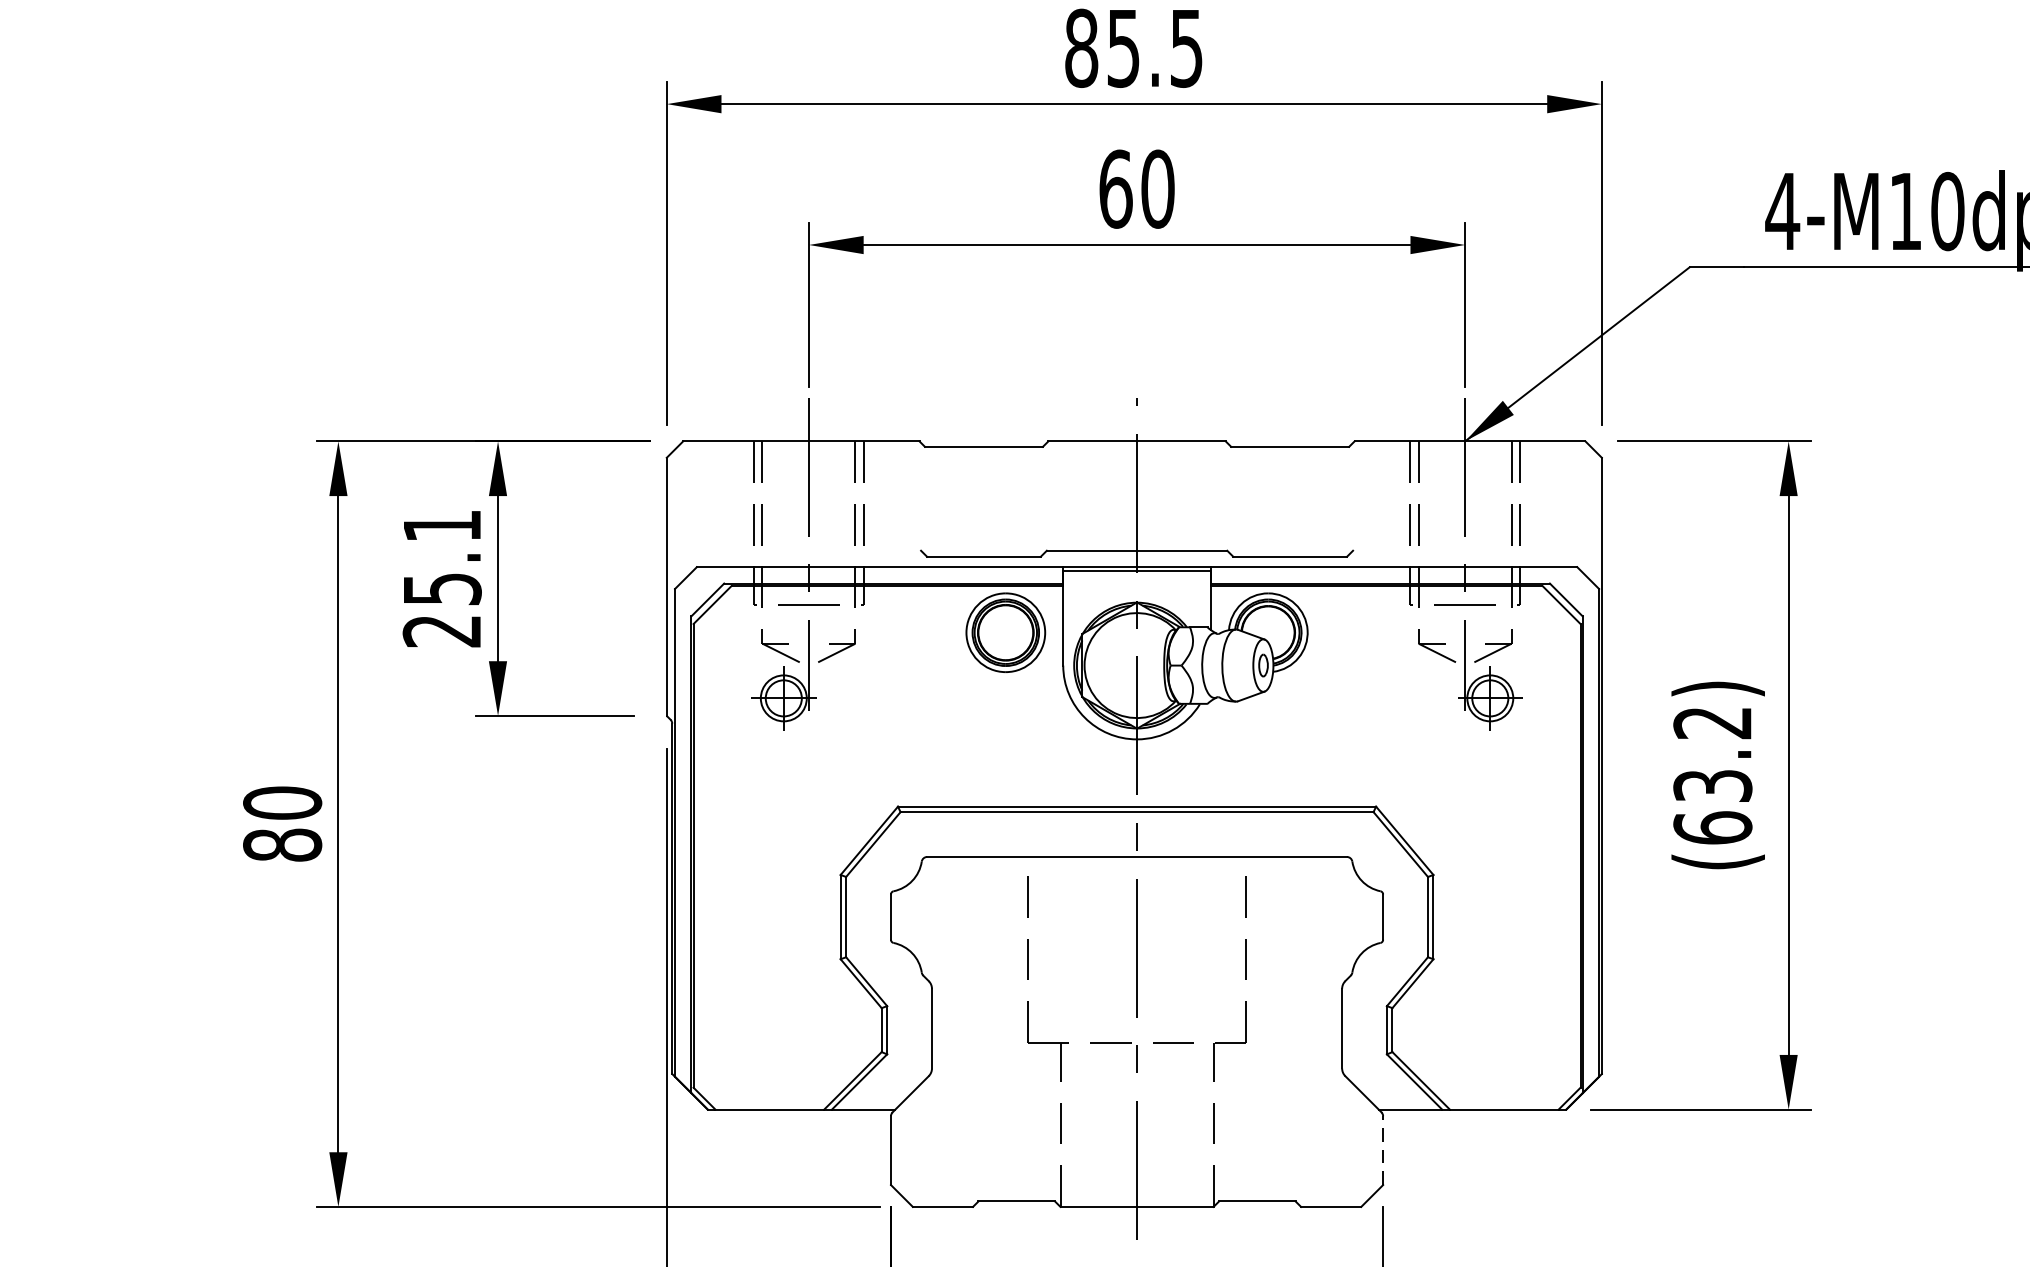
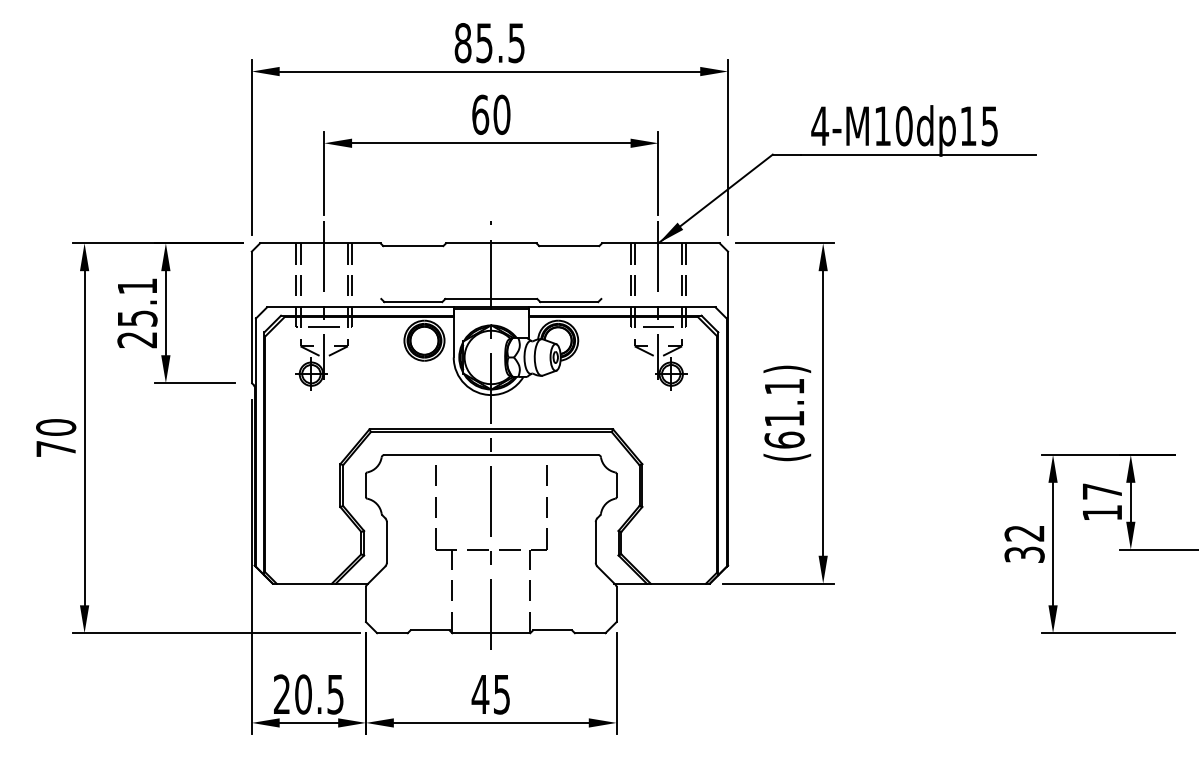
text: (1712, 753) -> (784, 402), (63.2) -> (61.1)
text: (283, 844) -> (56, 448), 80 -> 70
line: (1382, 1150) -> (616, 604), dashed -> solid

